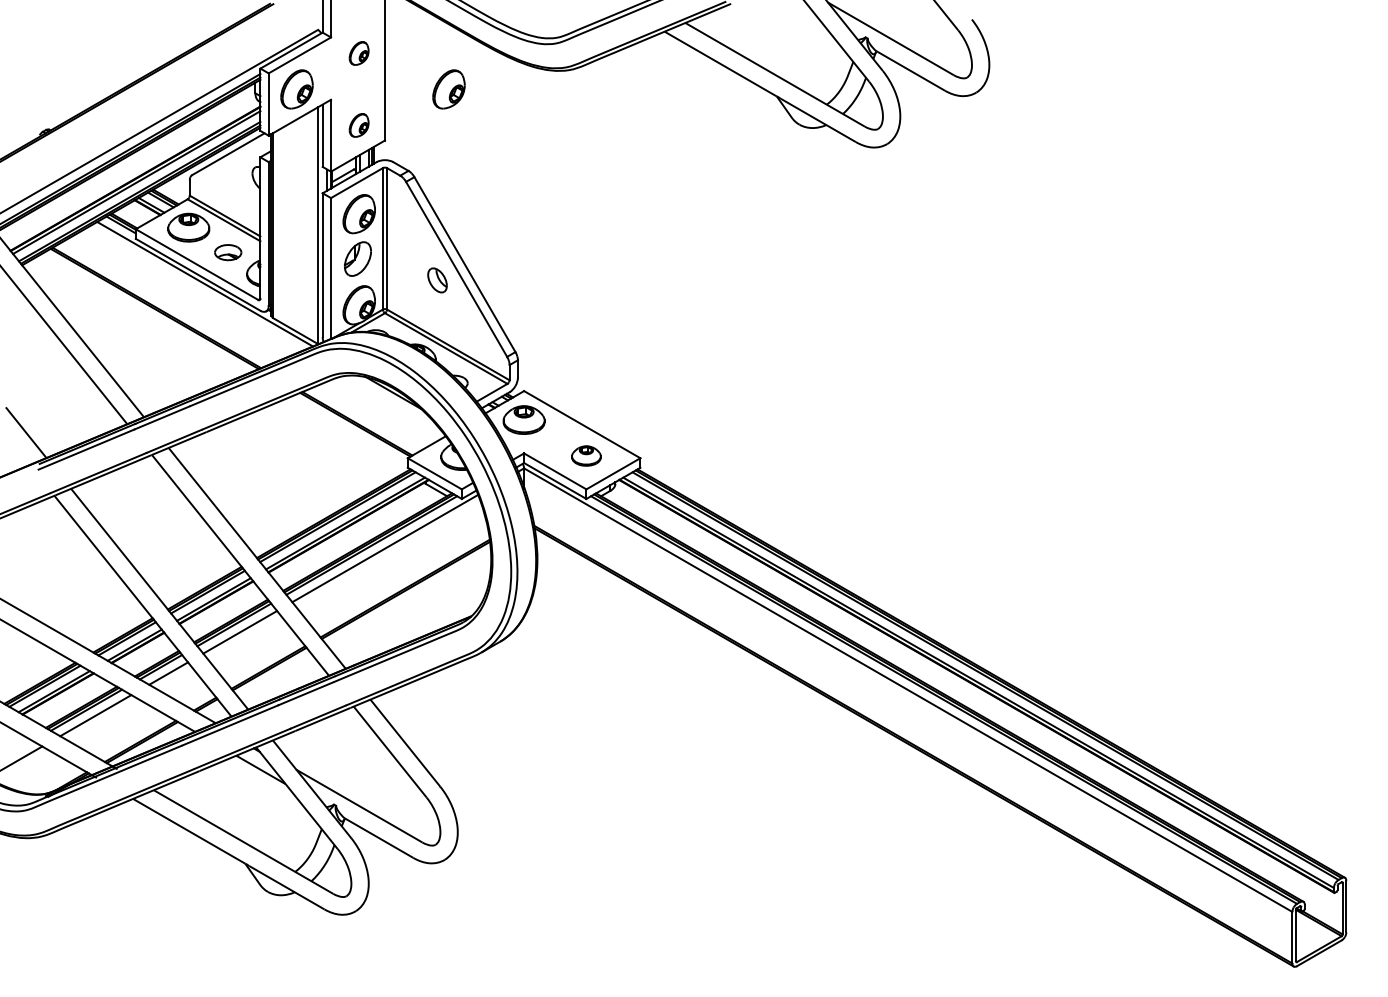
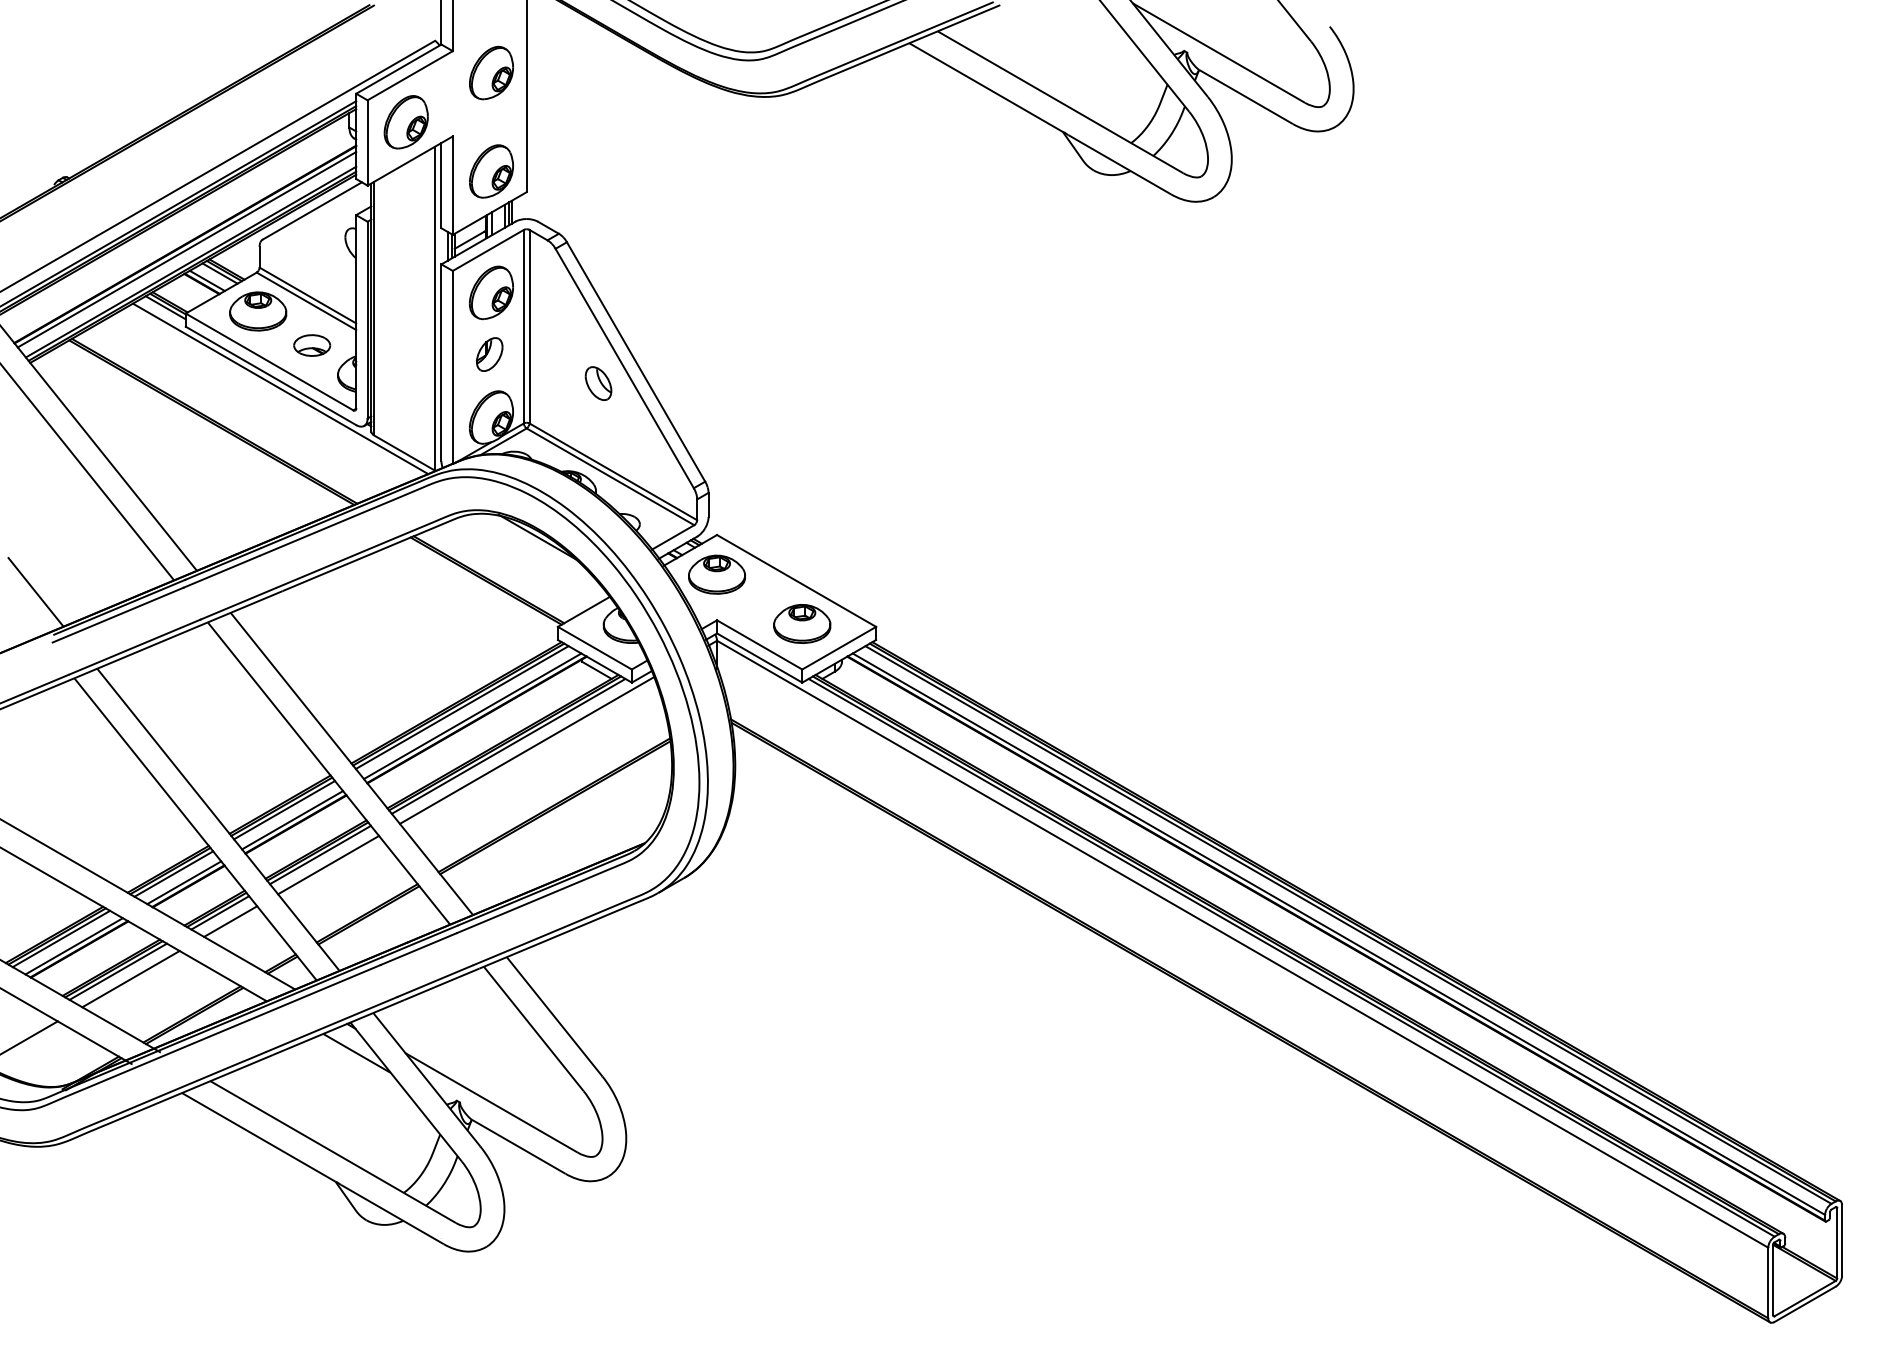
part: (358, 53) -> (490, 73), size x1.67
part: (448, 89) -> (613, 122), removed
part: (358, 125) -> (490, 171), size x1.67
part: (357, 259) -> (489, 354), size x0.71
part: (586, 455) -> (802, 623), size x1.43

